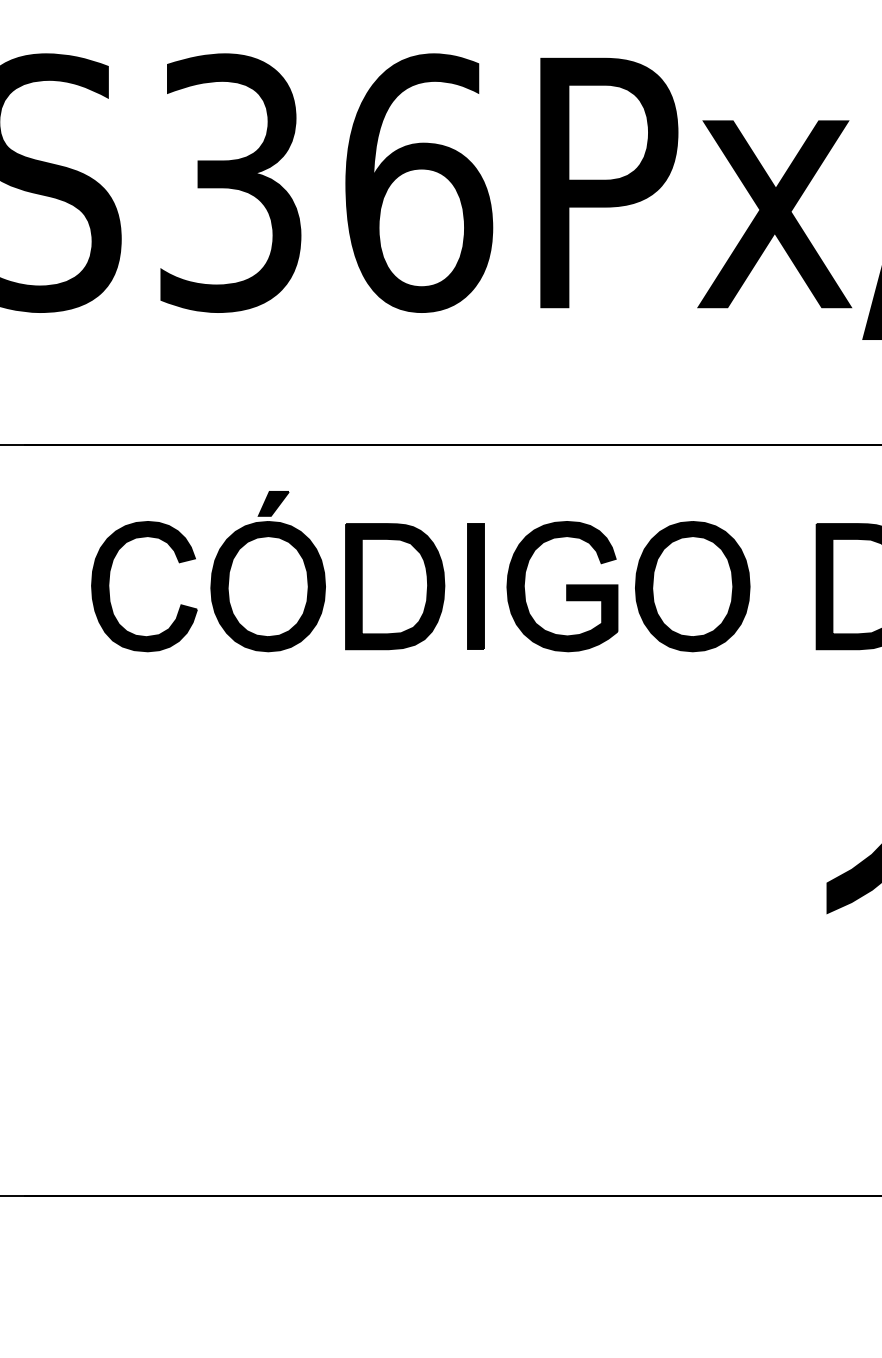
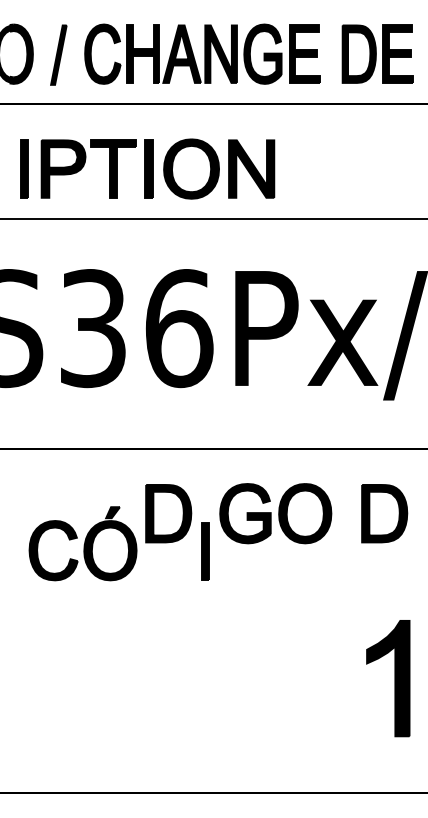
part: (207, 570) -> (82, 543), moved
part: (475, 586) -> (205, 551), moved

